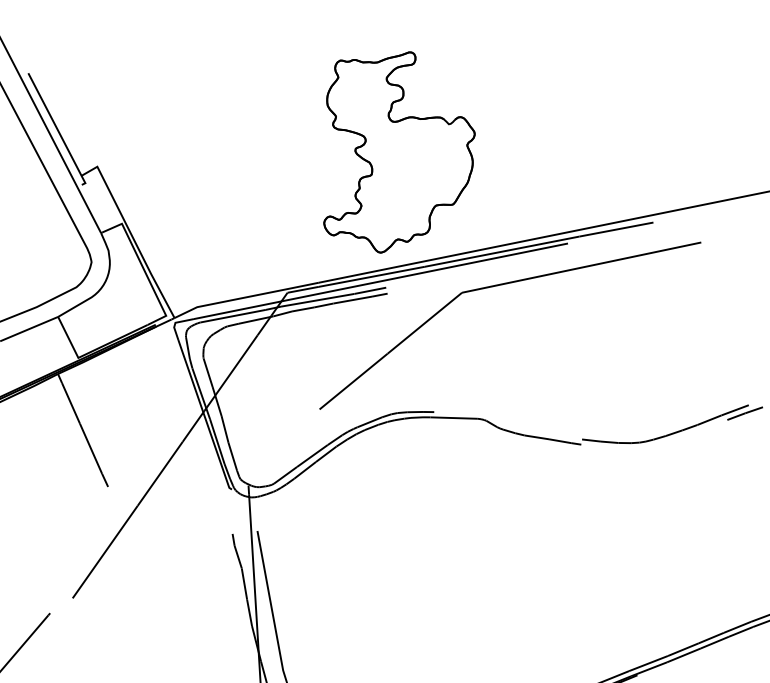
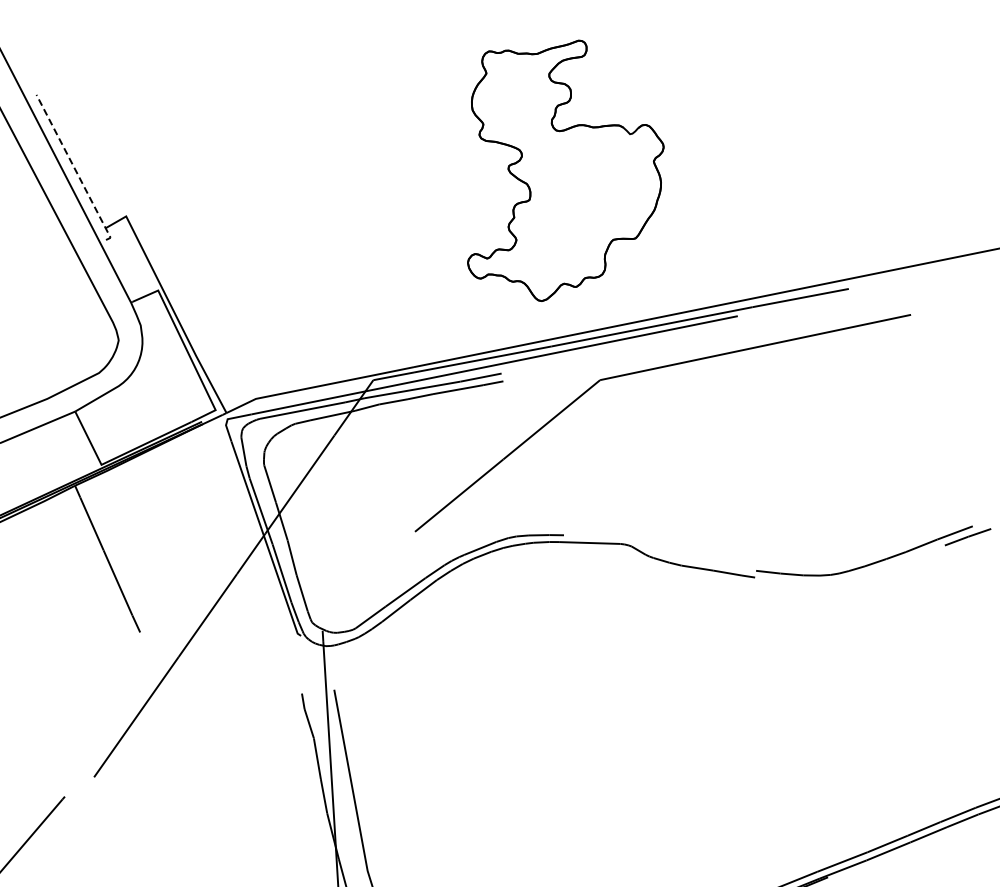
line: (58, 130) -> (75, 169), solid -> dashed
part: (399, 152) -> (565, 170), moved

